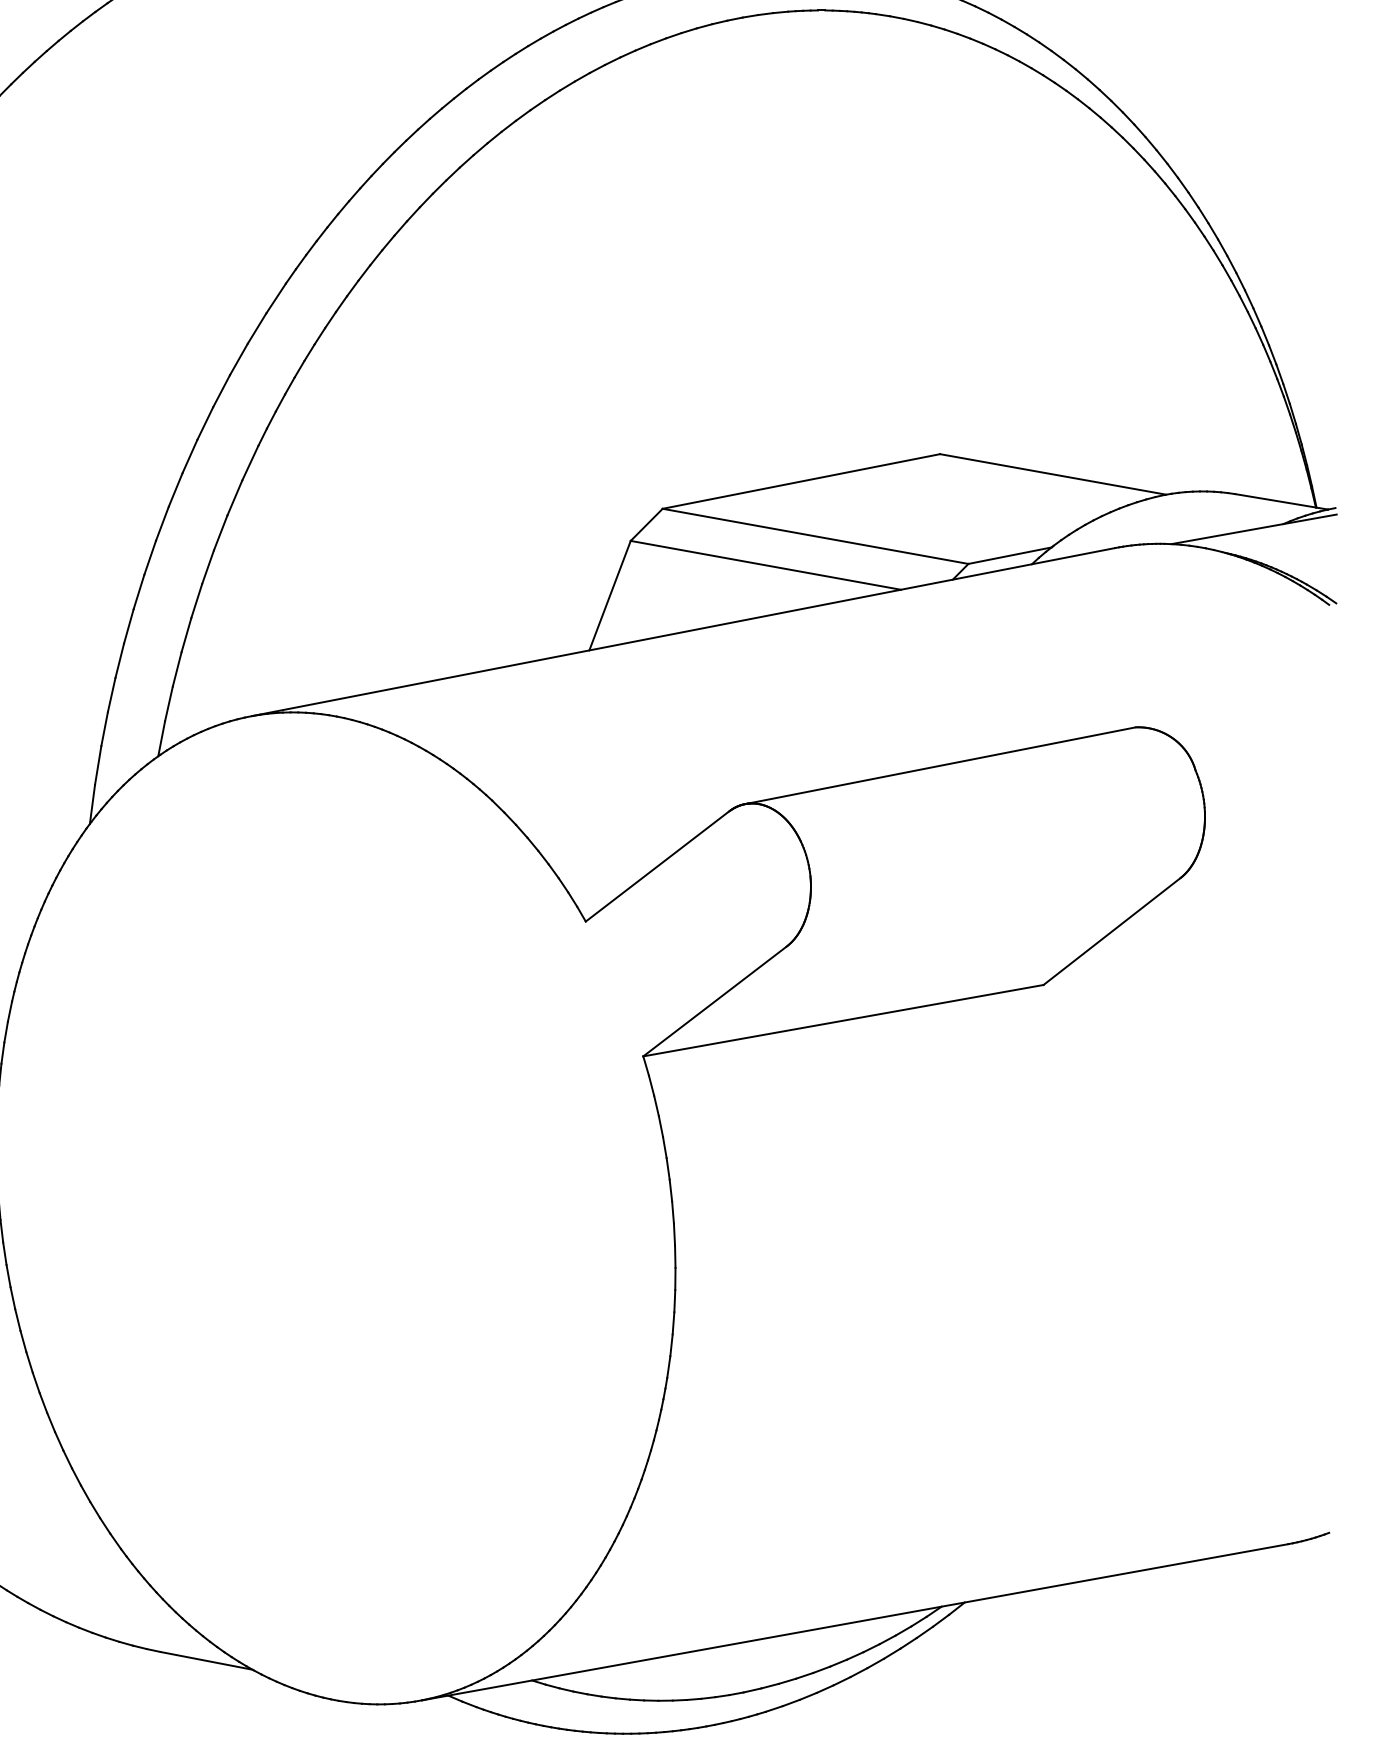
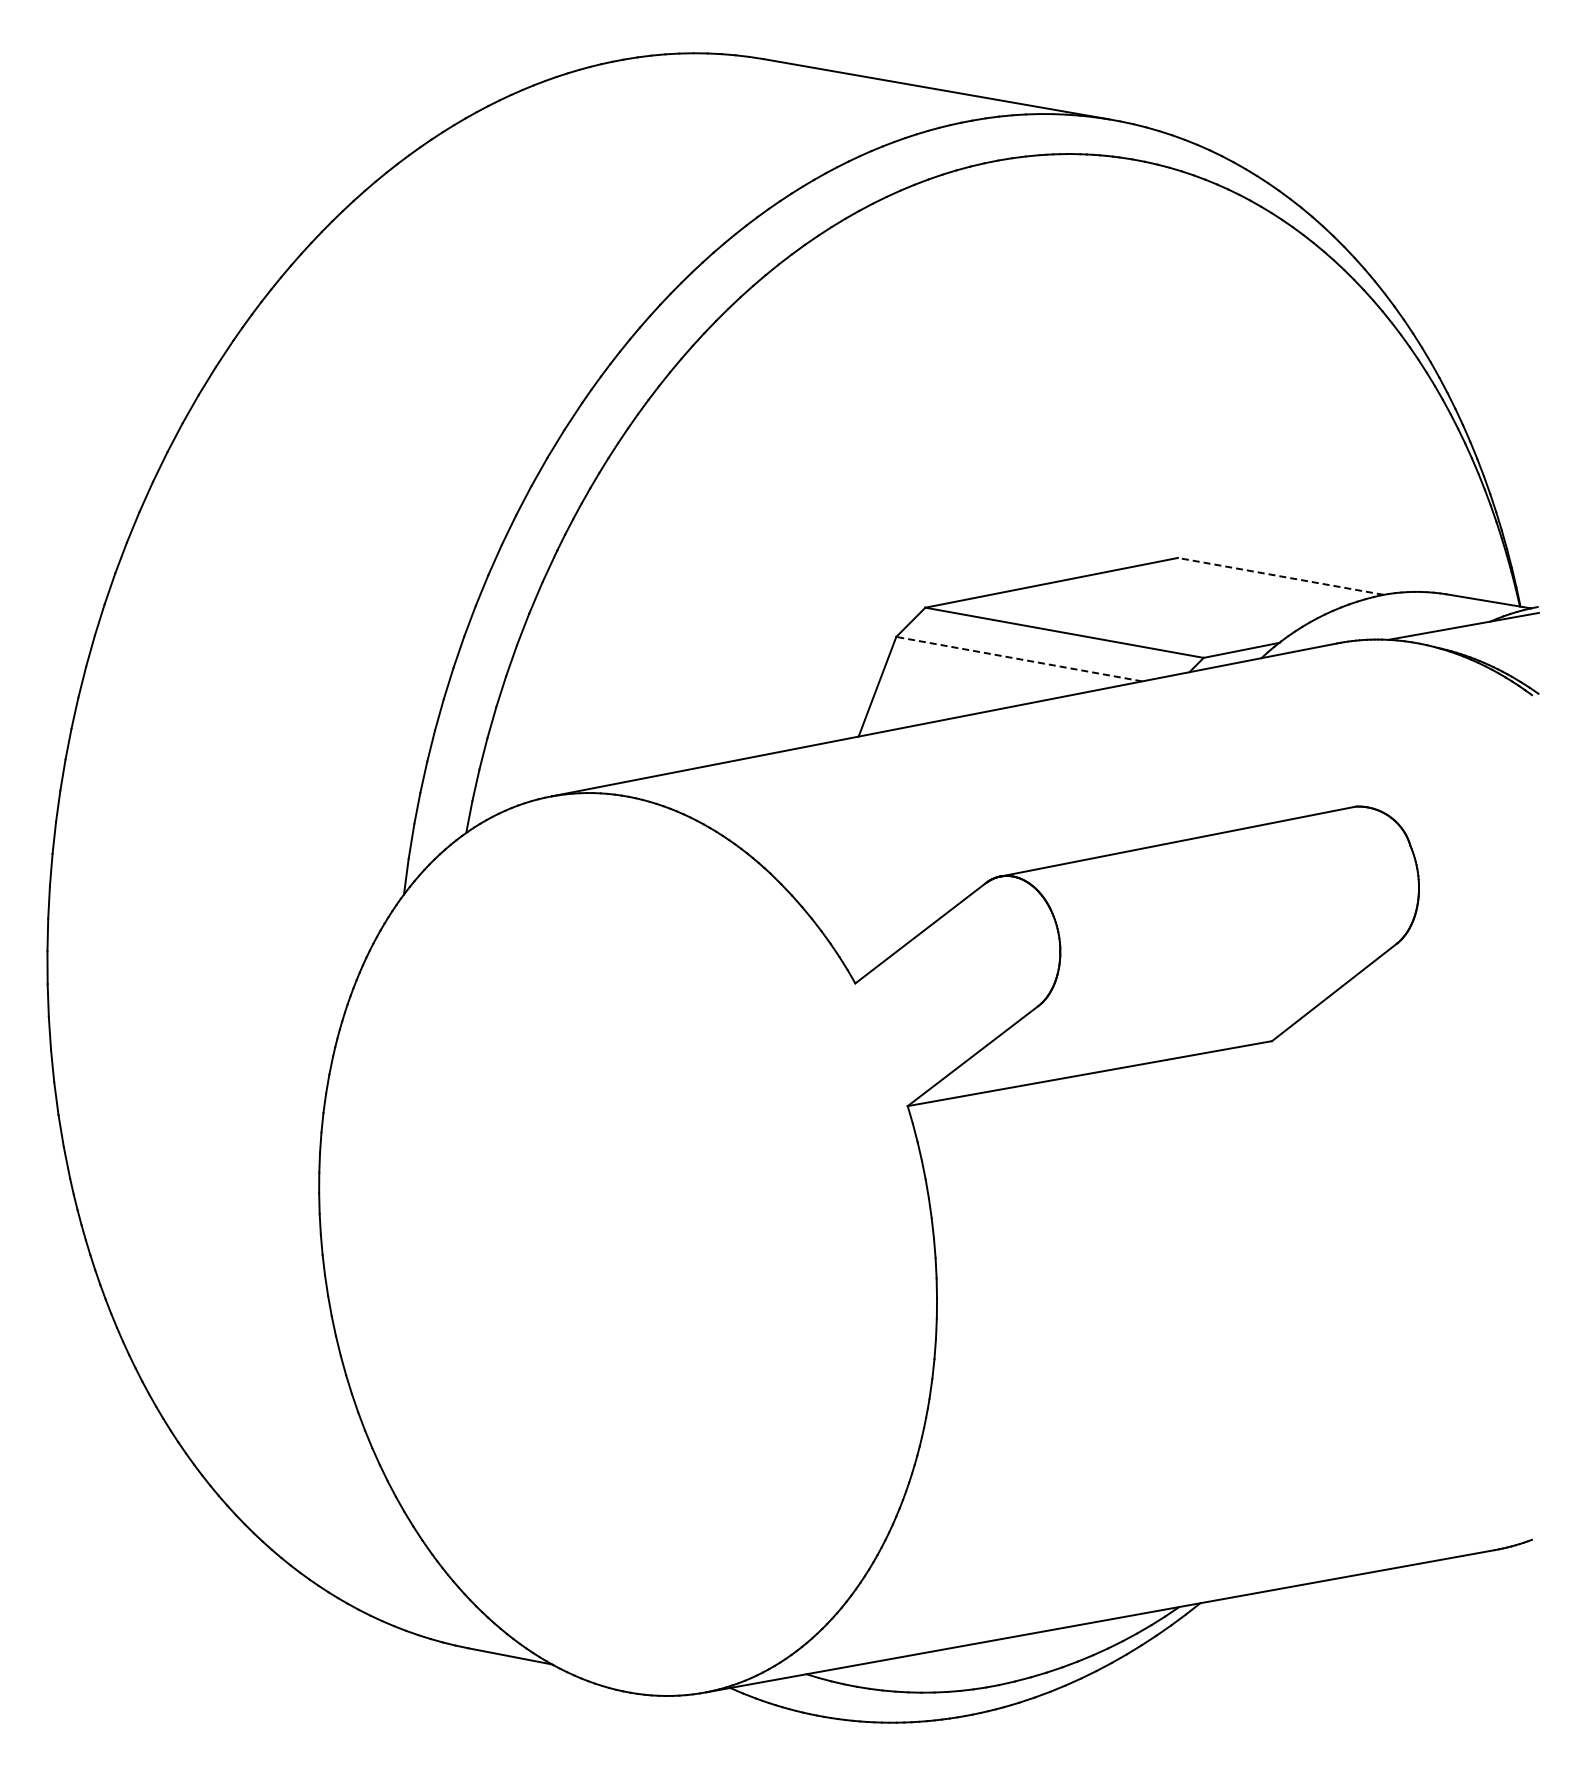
line: (1052, 474) -> (1280, 576), solid -> dashed
line: (766, 565) -> (1019, 659), solid -> dashed

